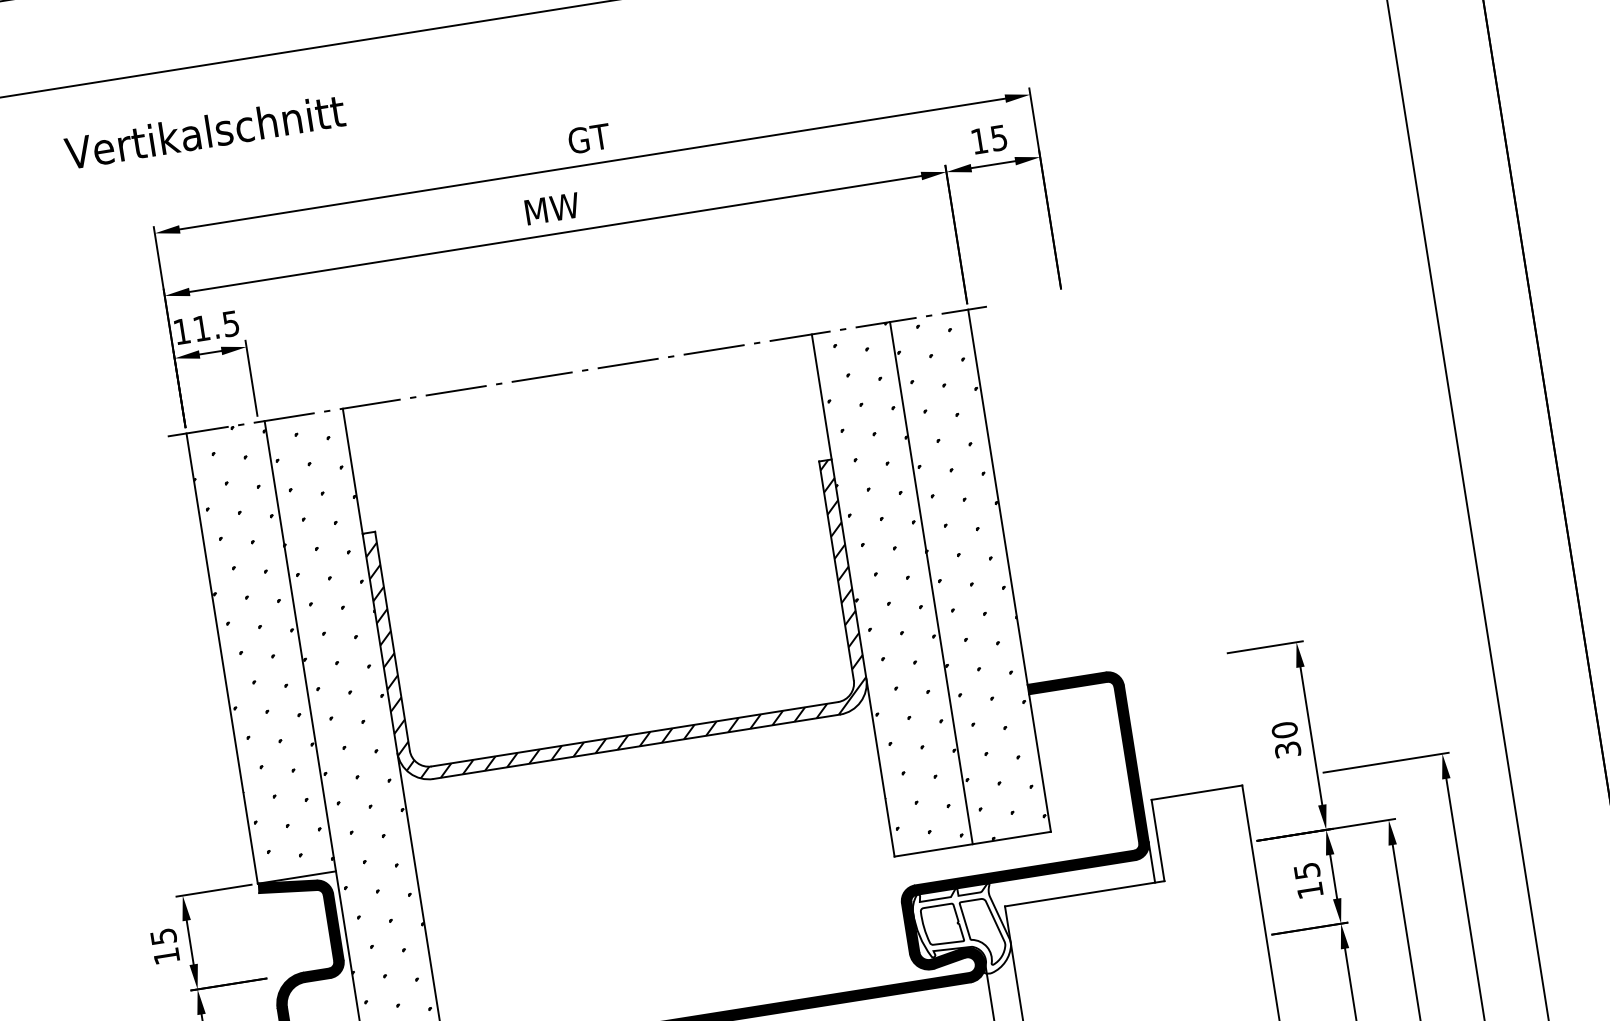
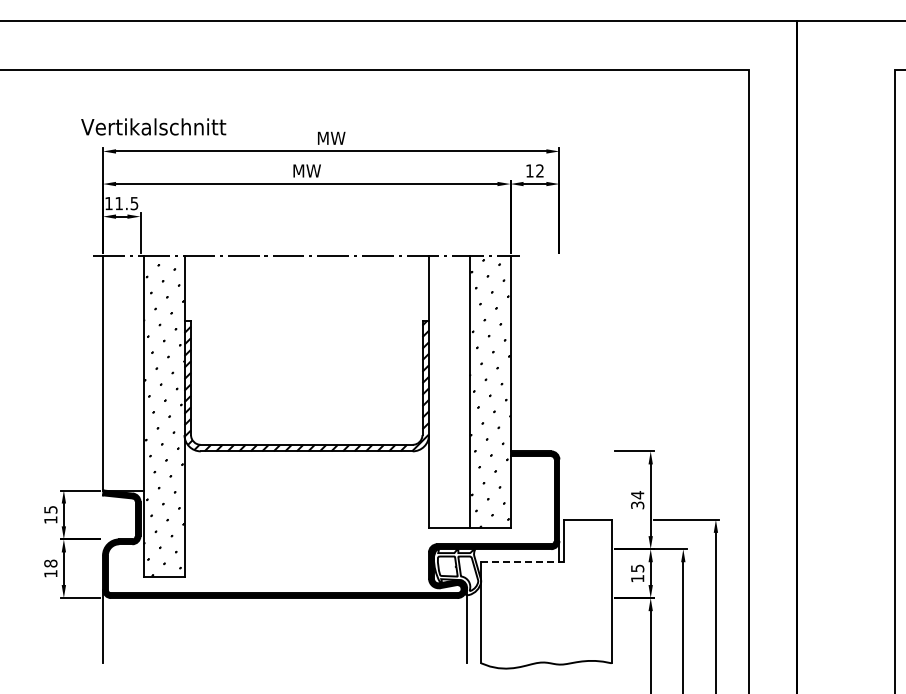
text: (204, 131) -> (153, 126), moved
text: (997, 137) -> (539, 170), 15 -> 12
text: (589, 139) -> (331, 138), GT -> MW
hatch: (891, 584) -> (449, 389), removed
hatch: (261, 651) -> (123, 372), removed
text: (1284, 730) -> (637, 495), 30 -> 34
line: (1084, 894) -> (522, 562), solid -> dashed

